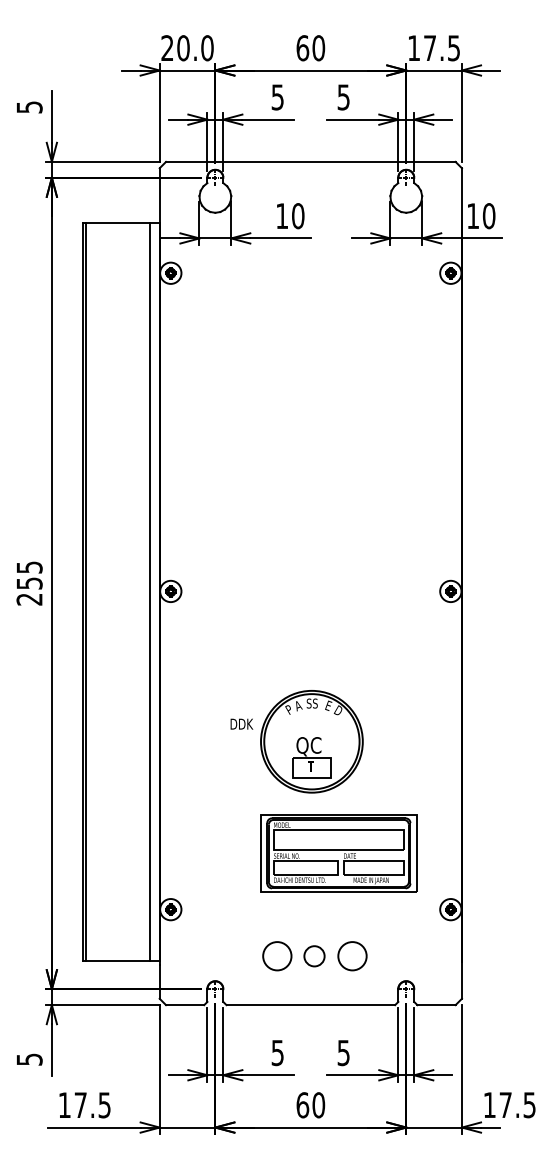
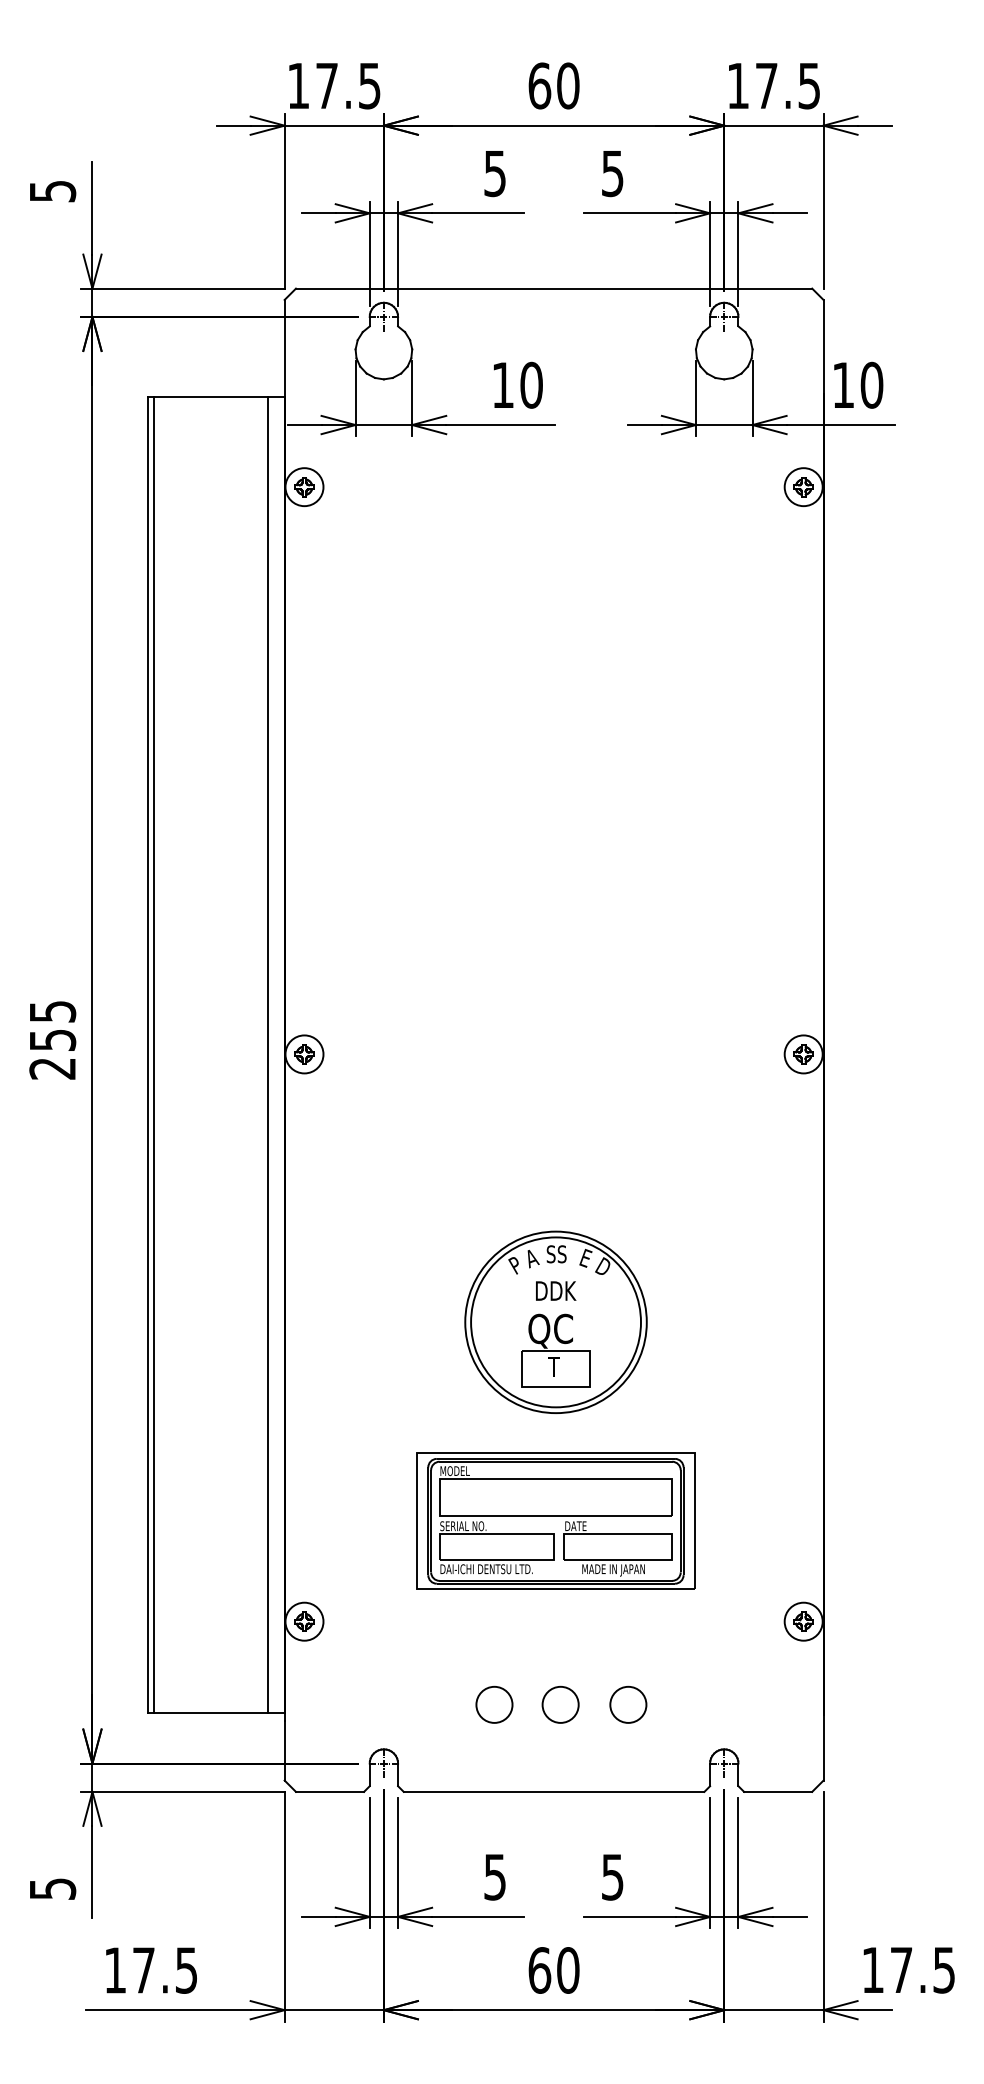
text: (187, 48) -> (334, 86), 20.0 -> 17.5
text: (241, 723) -> (555, 1289), moved
part: (338, 853) -> (555, 1521), moved
circle: (277, 956) -> (494, 1705), size x0.71
circle: (352, 956) -> (628, 1705), size x0.71

